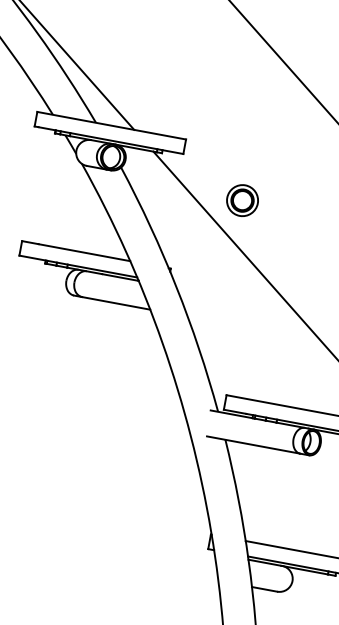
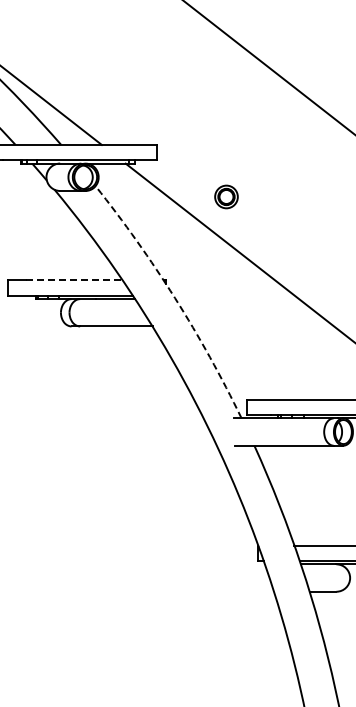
part: (242, 200) -> (226, 196), size x0.7
line: (84, 252) -> (74, 280), solid -> dashed
arc: (176, 287) -> (175, 298), solid -> dashed

